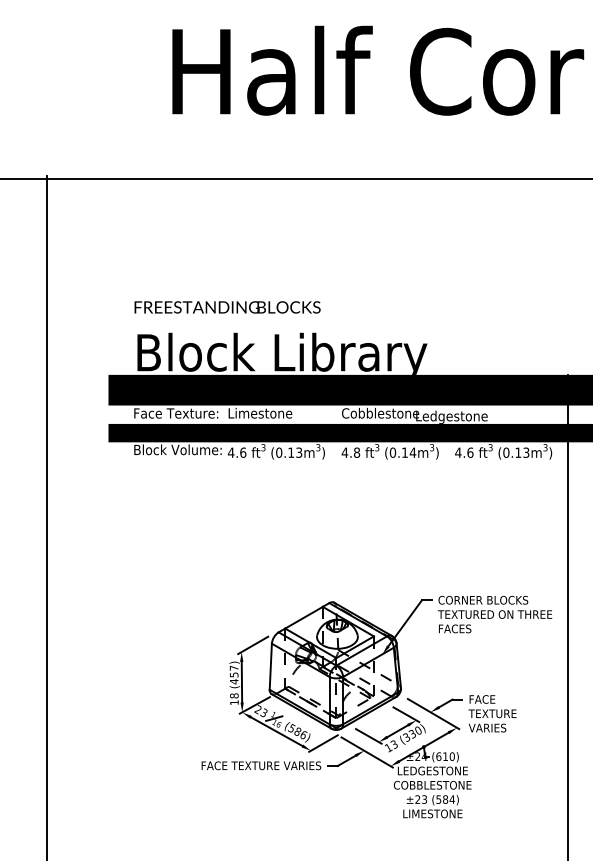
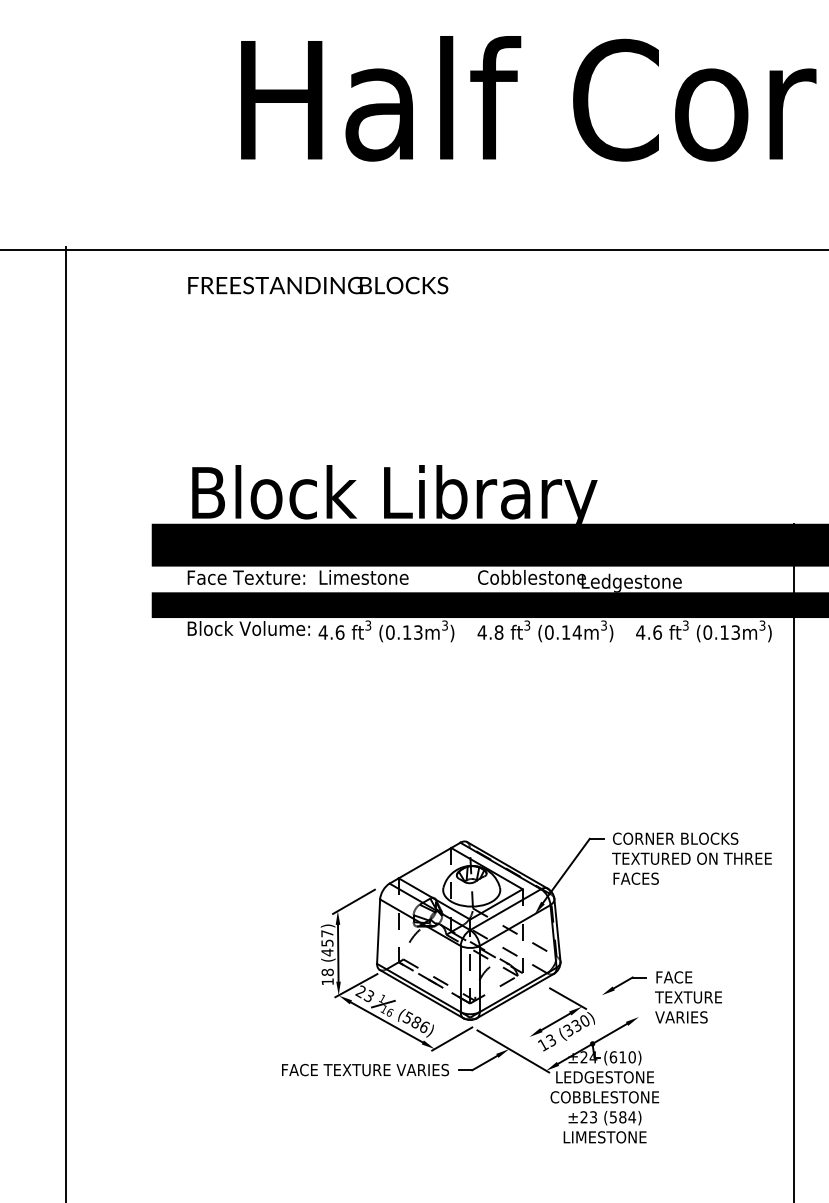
text: (227, 307) -> (318, 285), moved
line: (433, 713) -> (605, 996), removed
line: (368, 736) -> (515, 1029), removed

